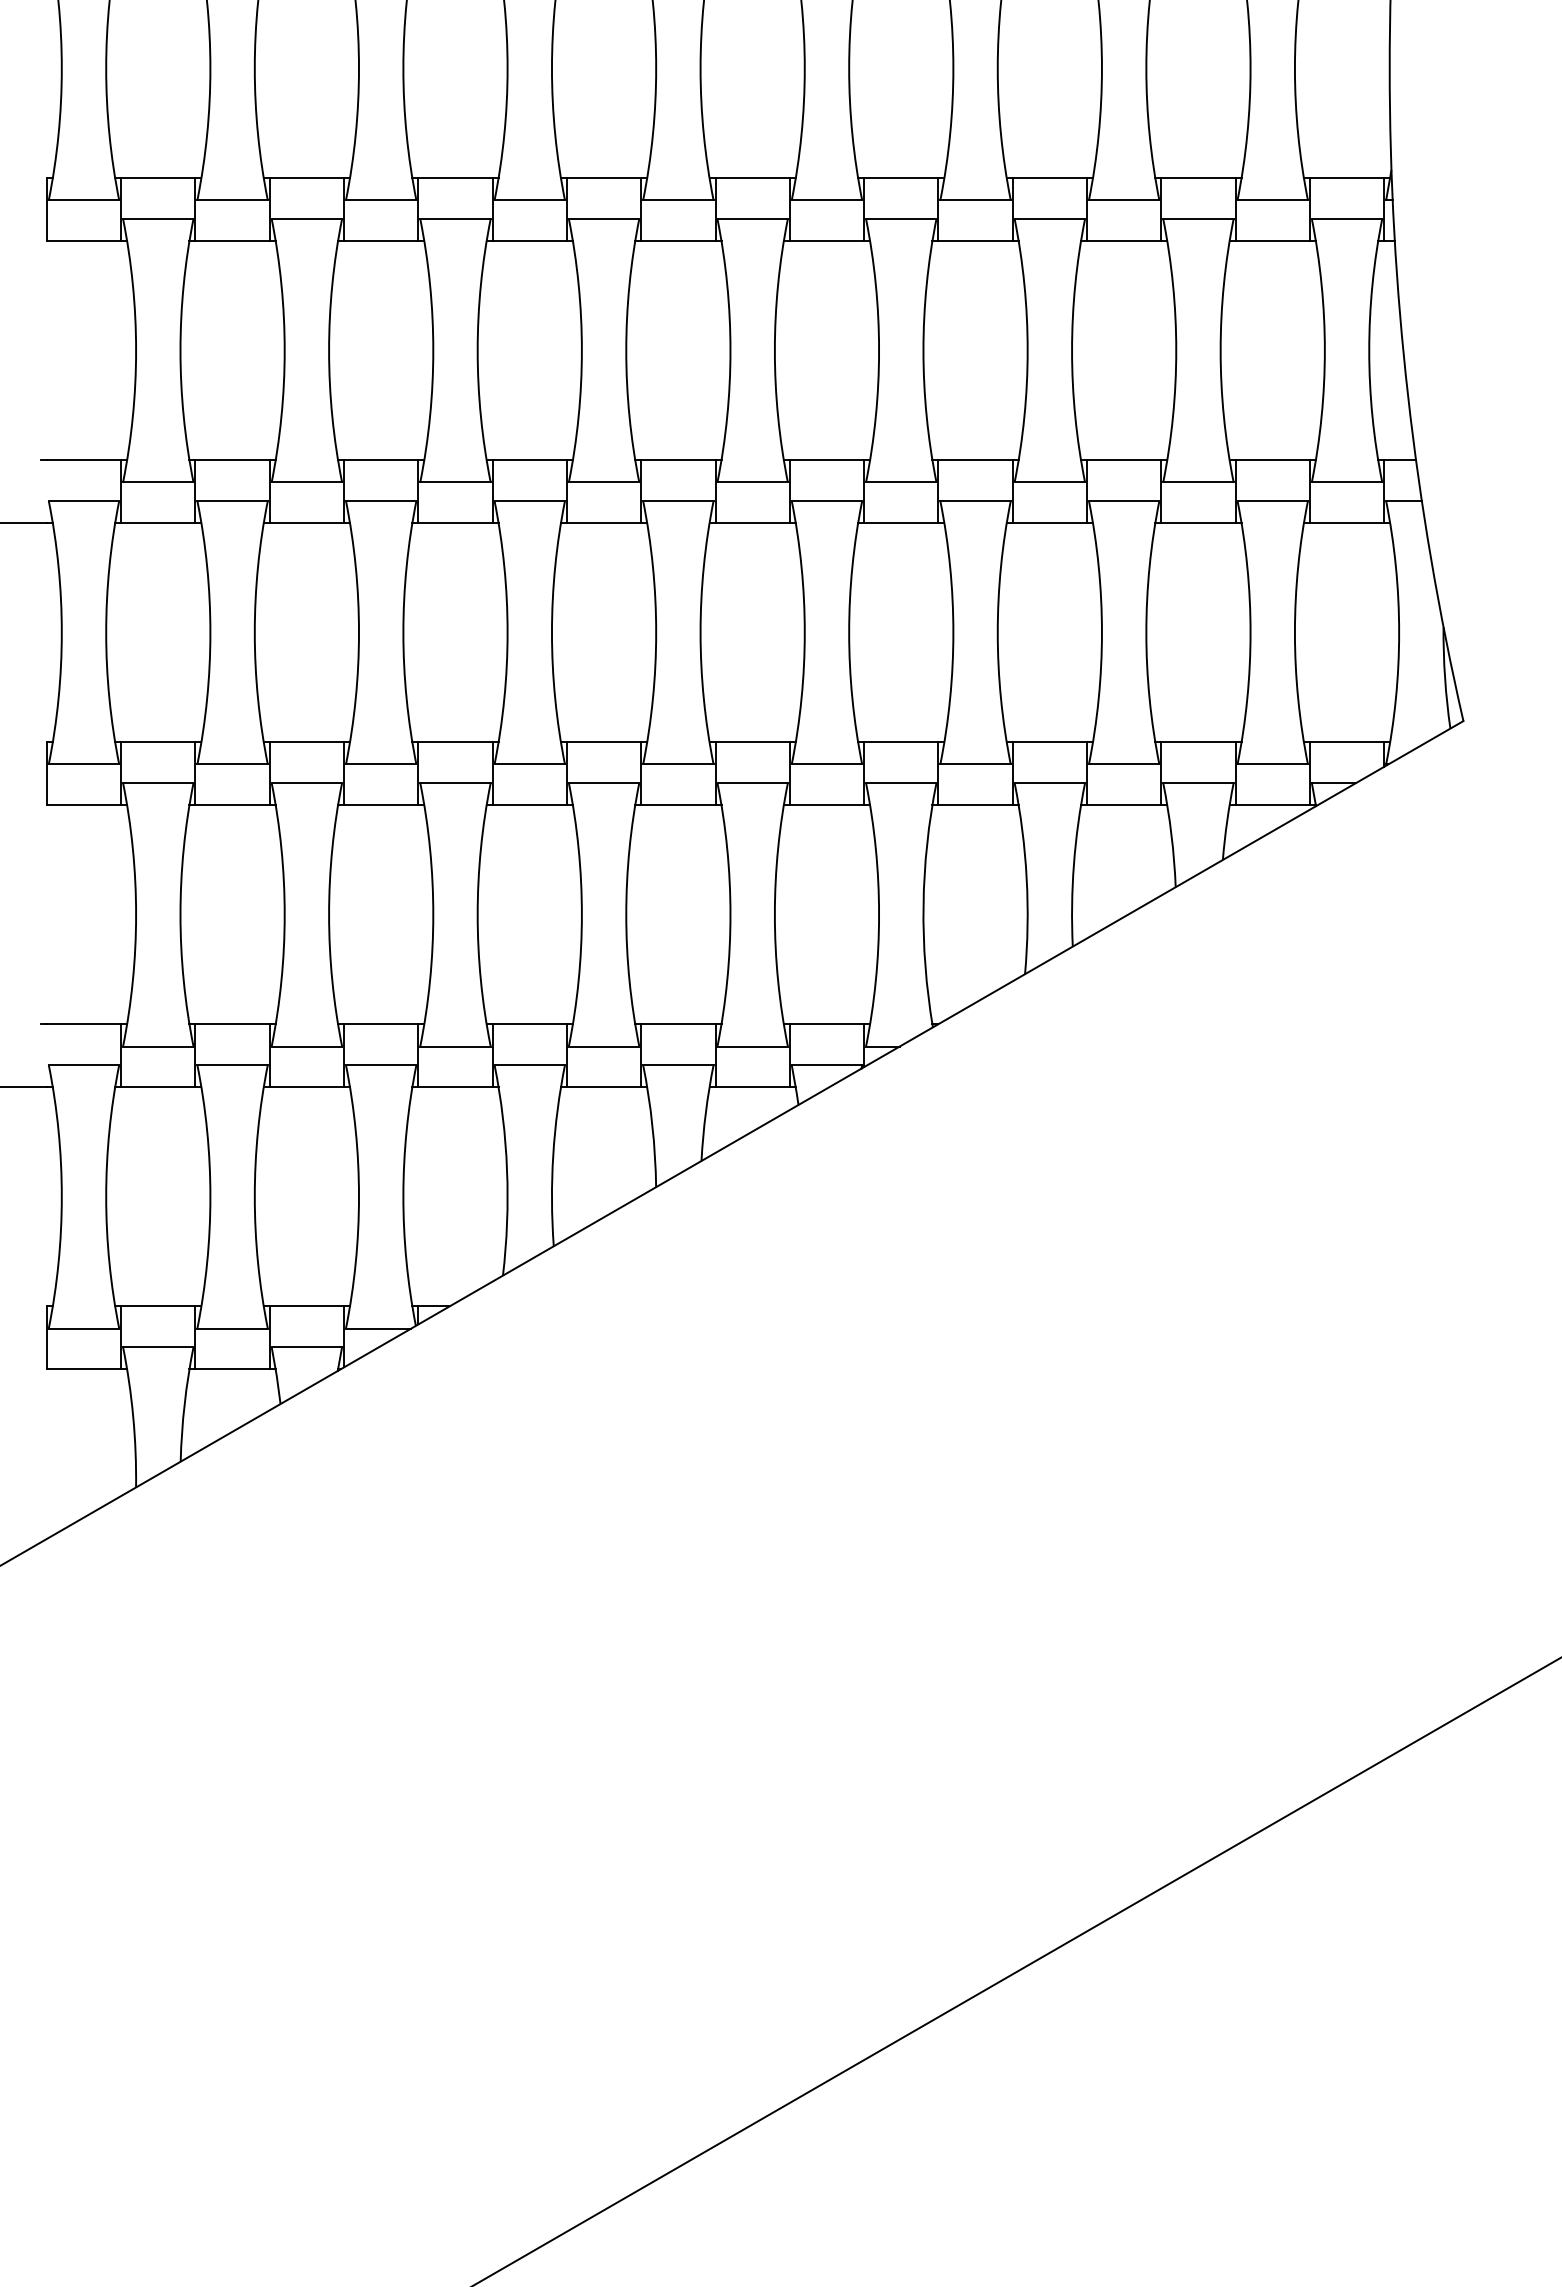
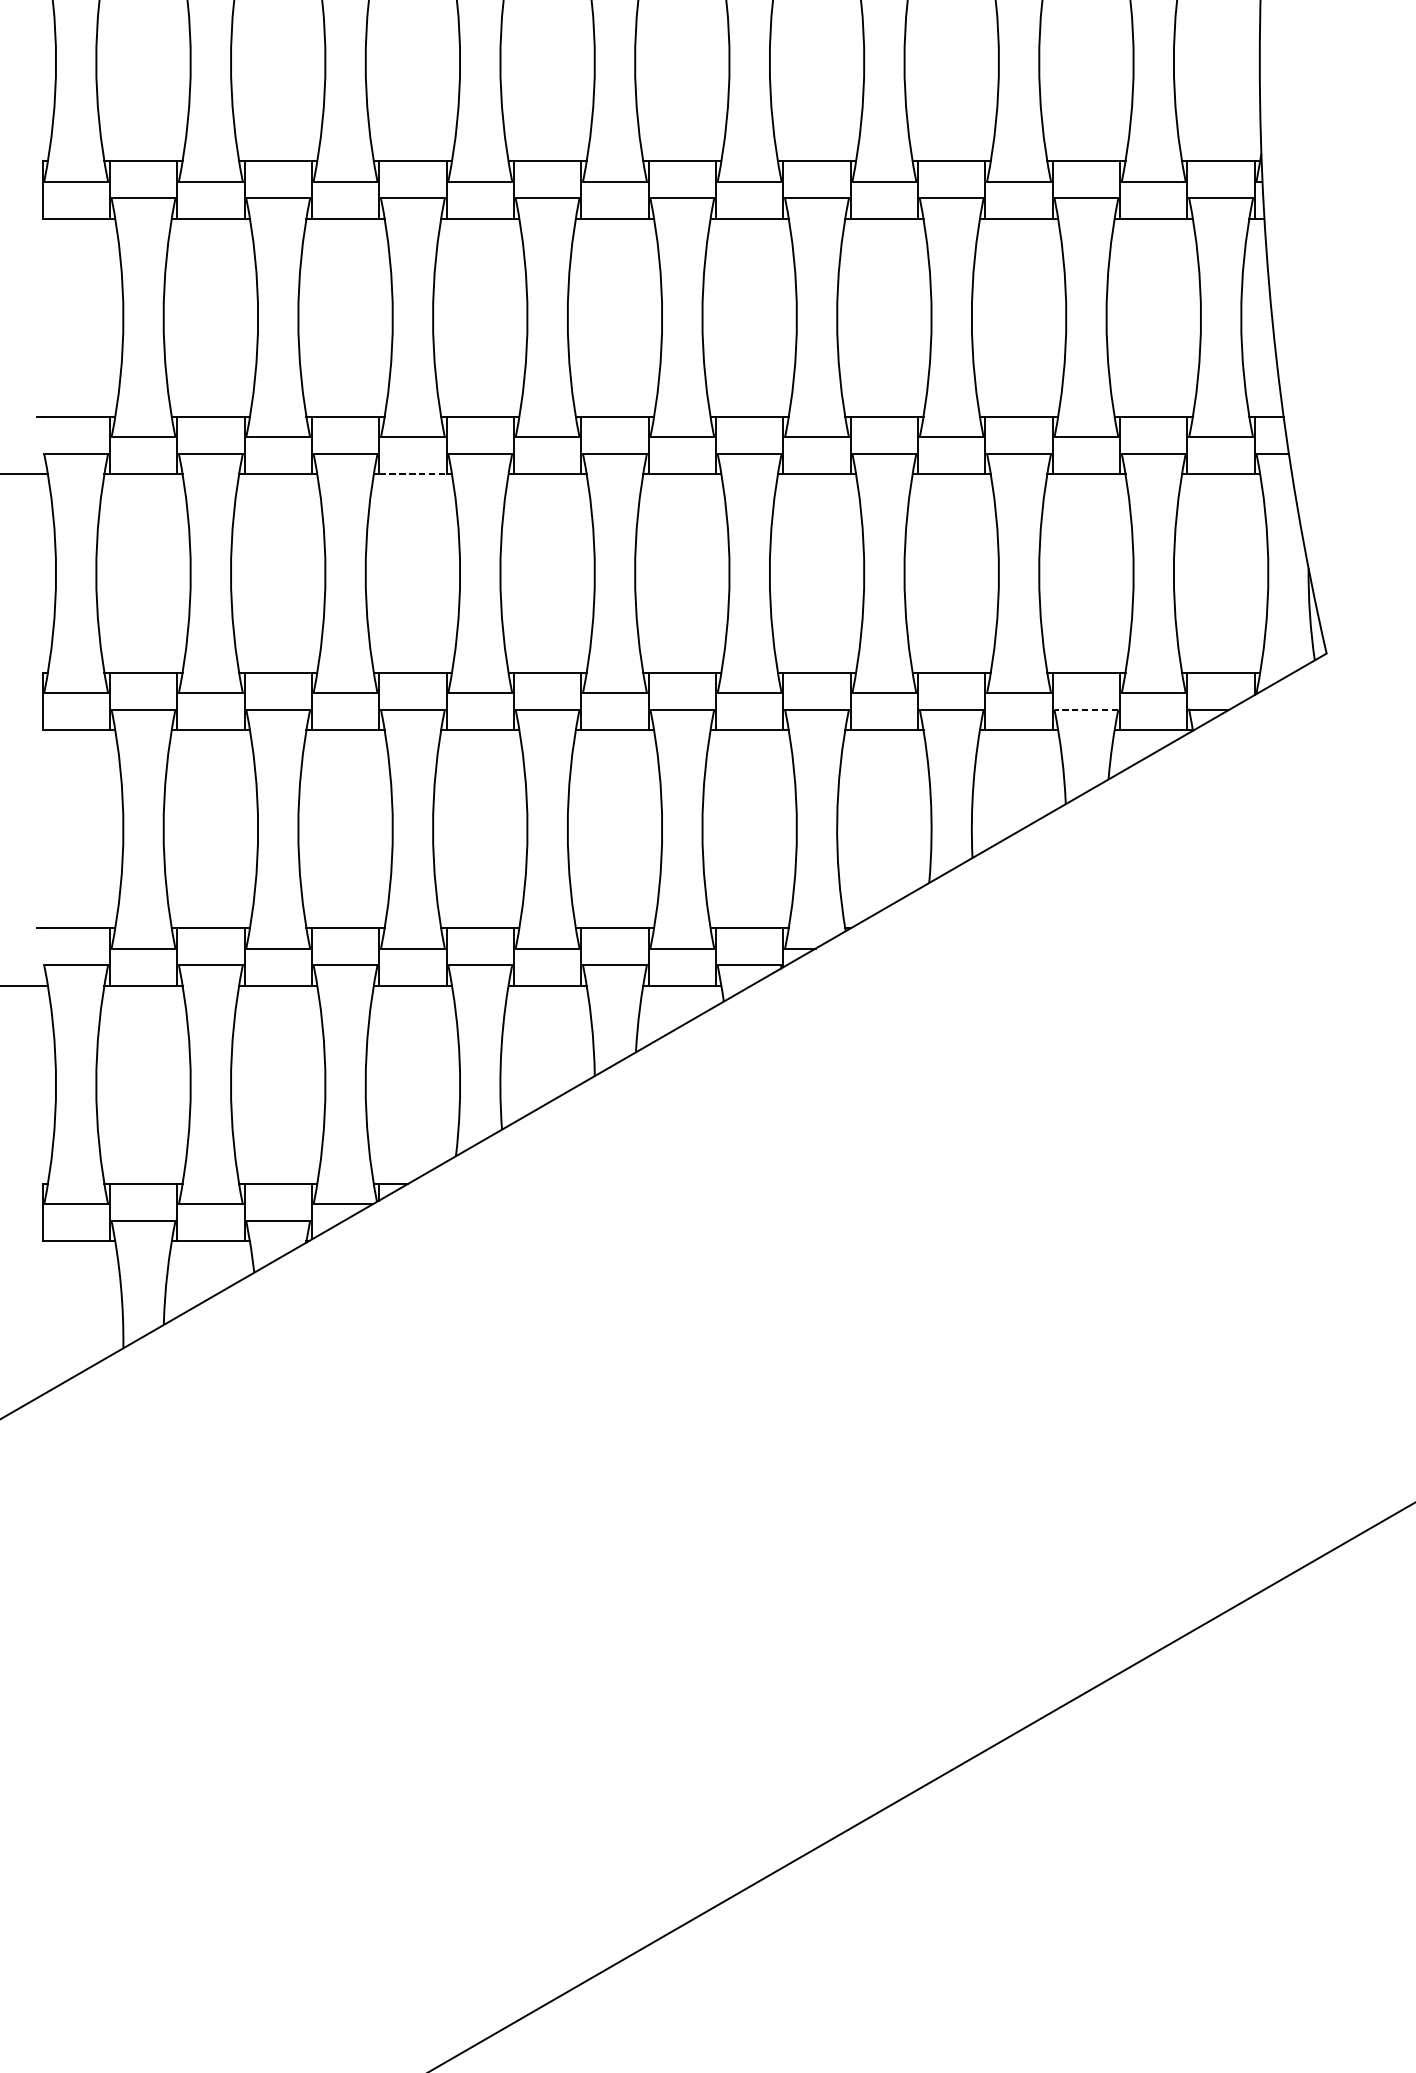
line: (455, 523) -> (412, 474), solid -> dashed
line: (1197, 782) -> (1085, 709), solid -> dashed

